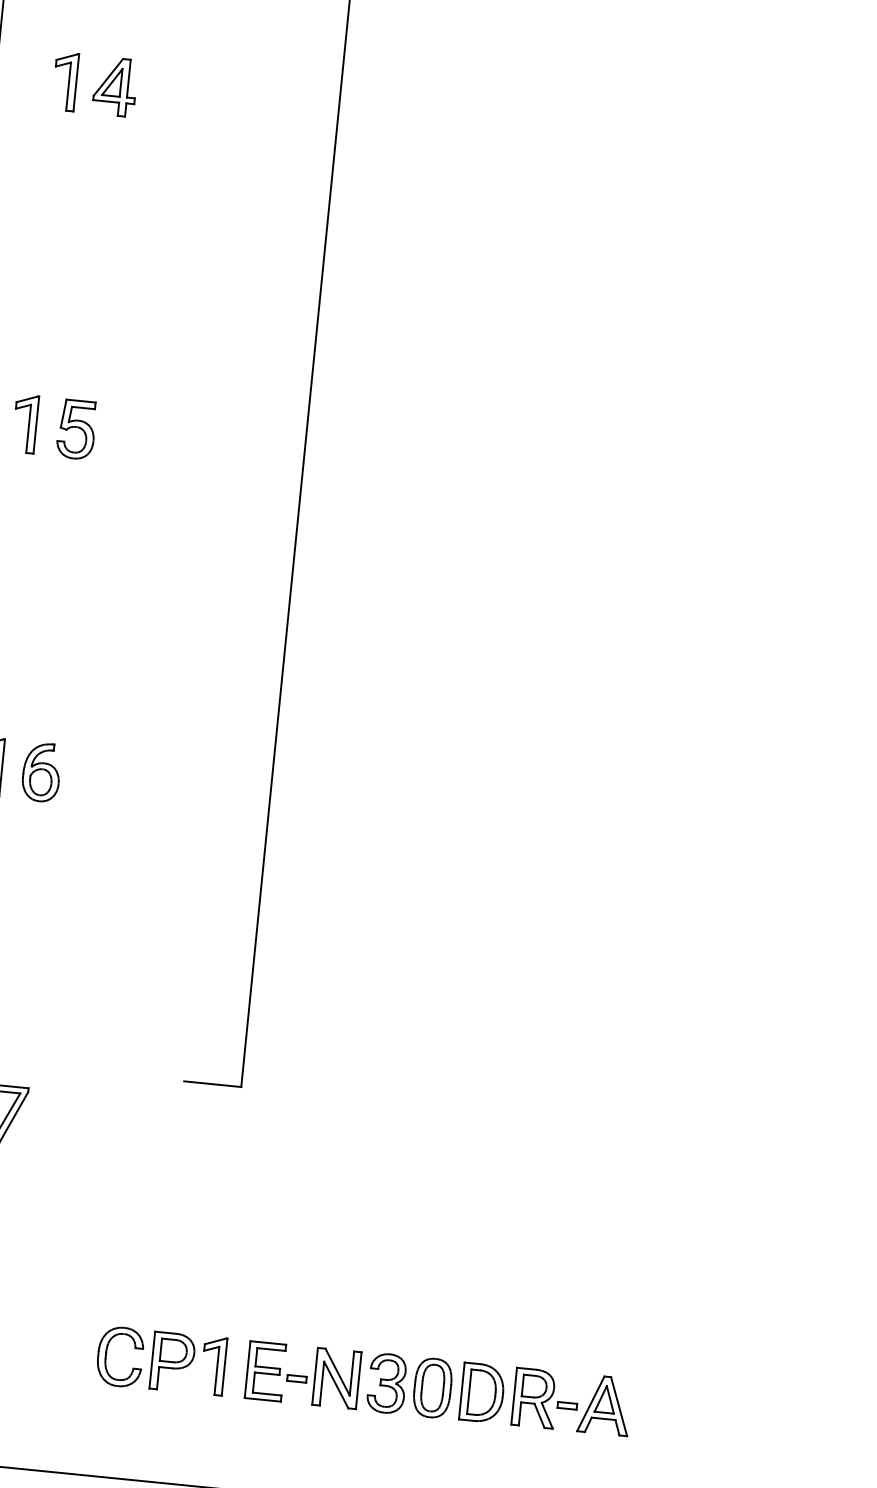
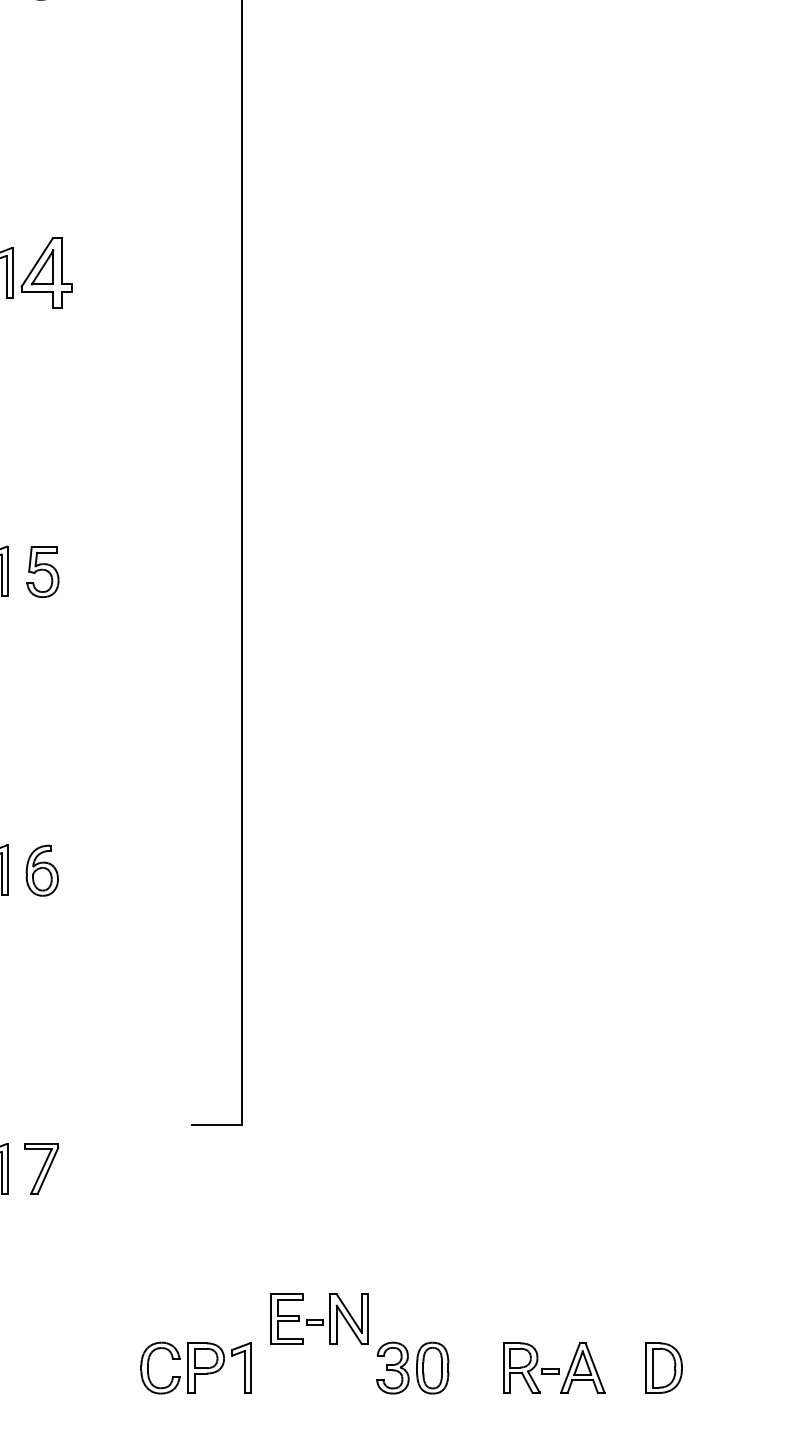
part: (114, 86) -> (46, 272), size x1.4
part: (302, 1374) -> (319, 1318), moved
part: (481, 1392) -> (663, 1367), moved

